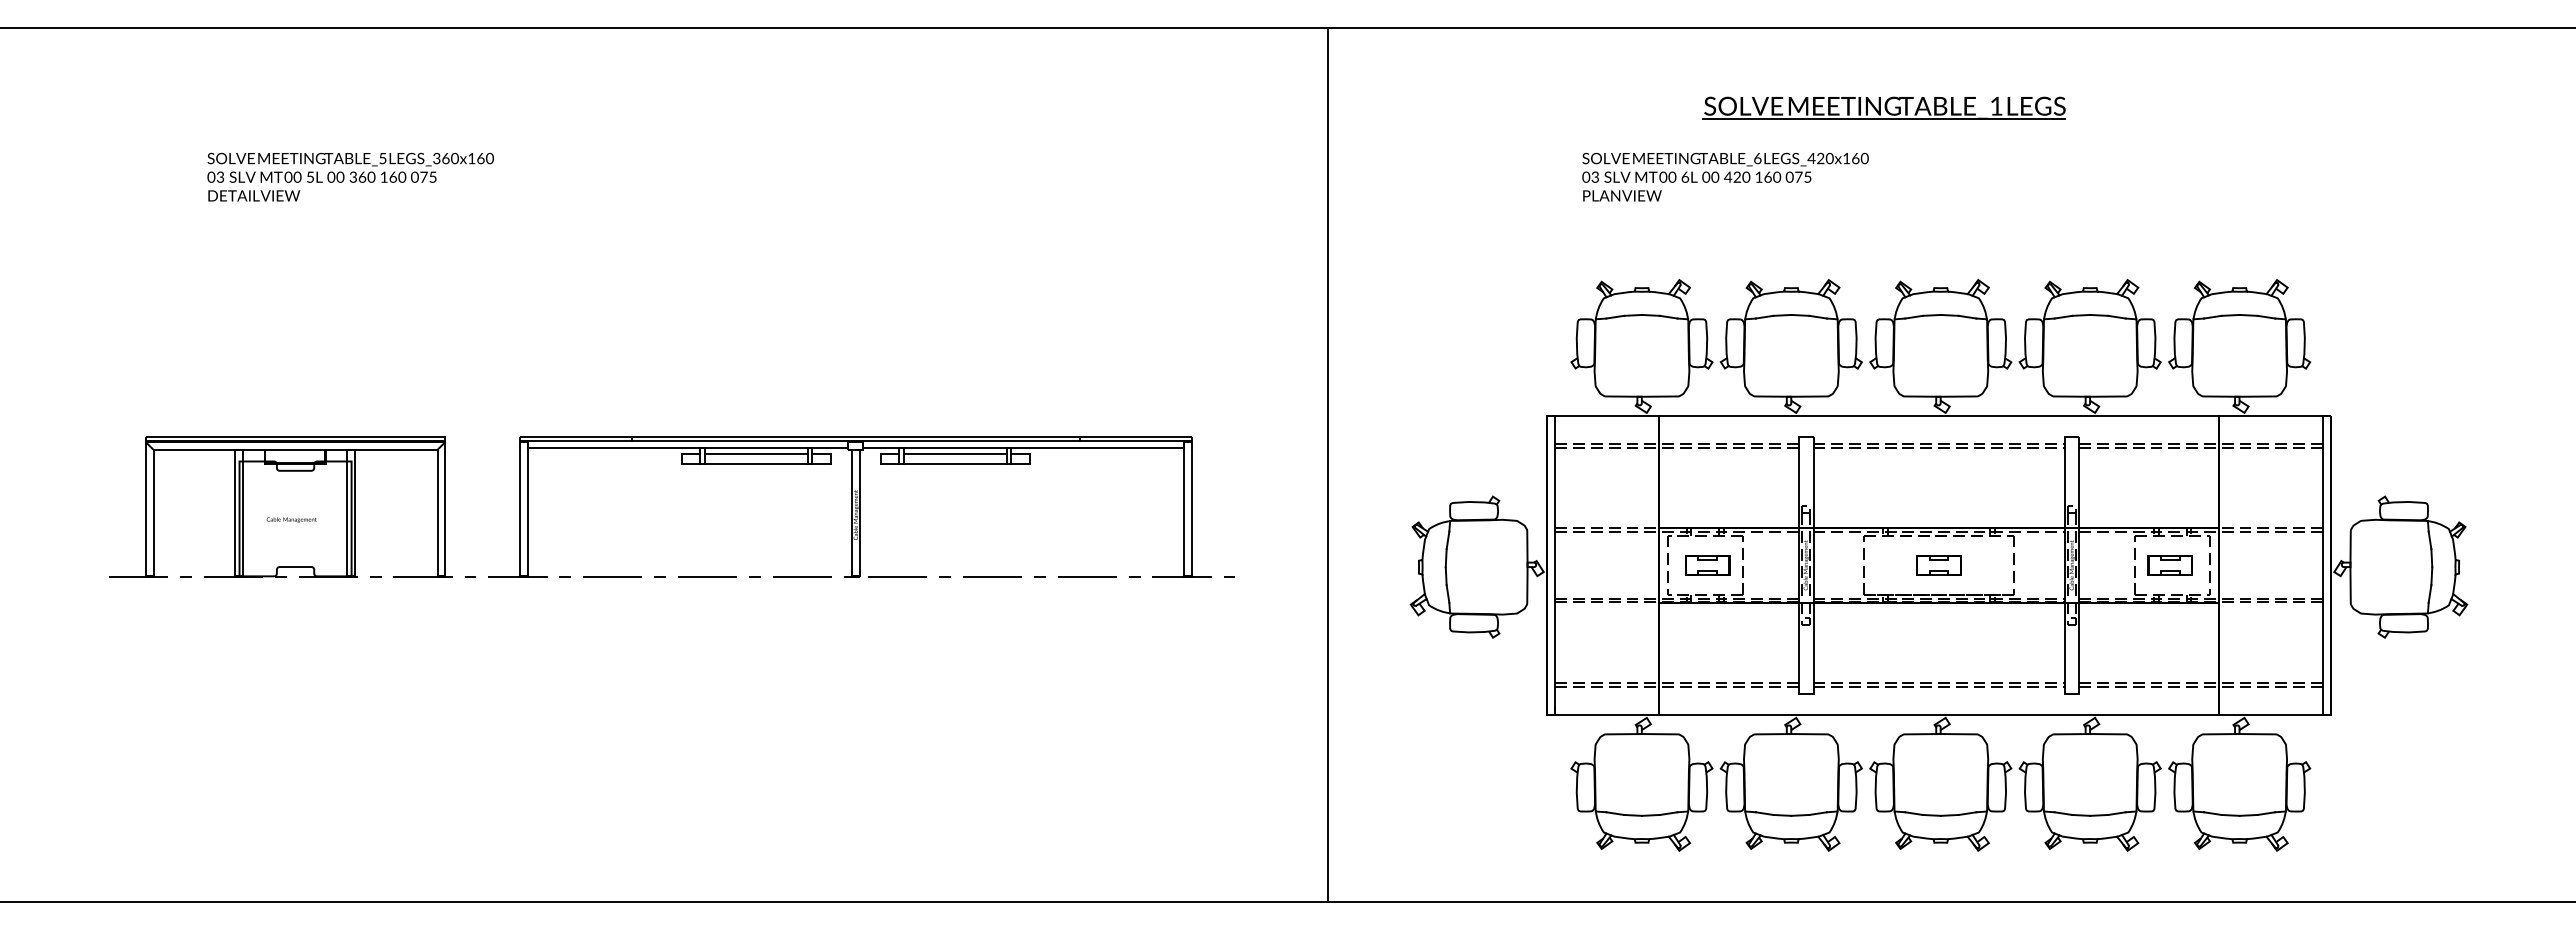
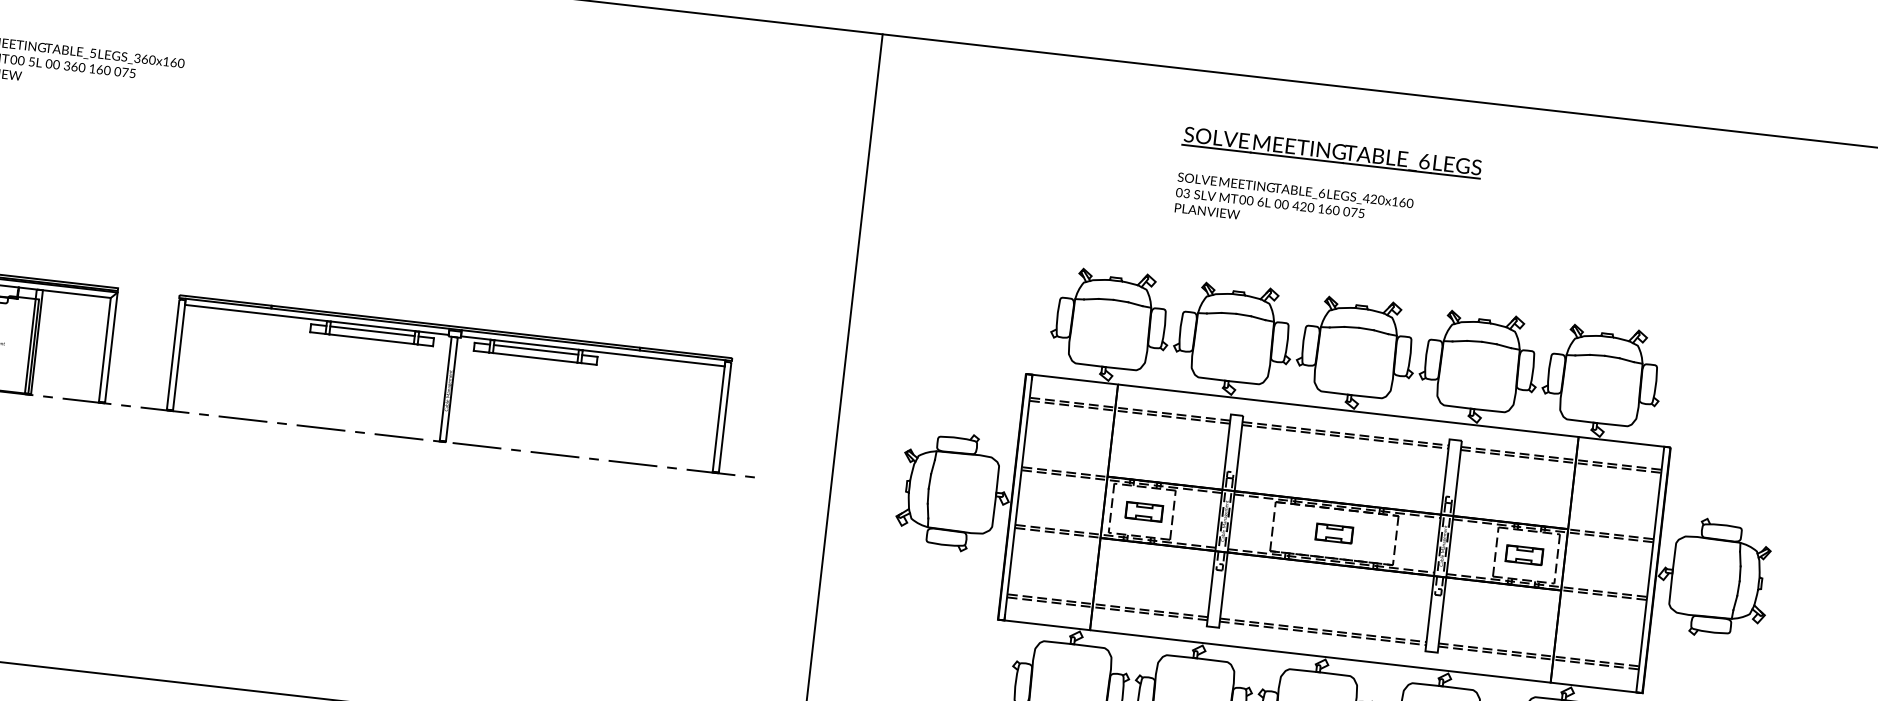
text: (1996, 105) -> (1424, 160), TABLE_1 -> TABLE_6
text: (1725, 176) -> (1293, 205), moved

